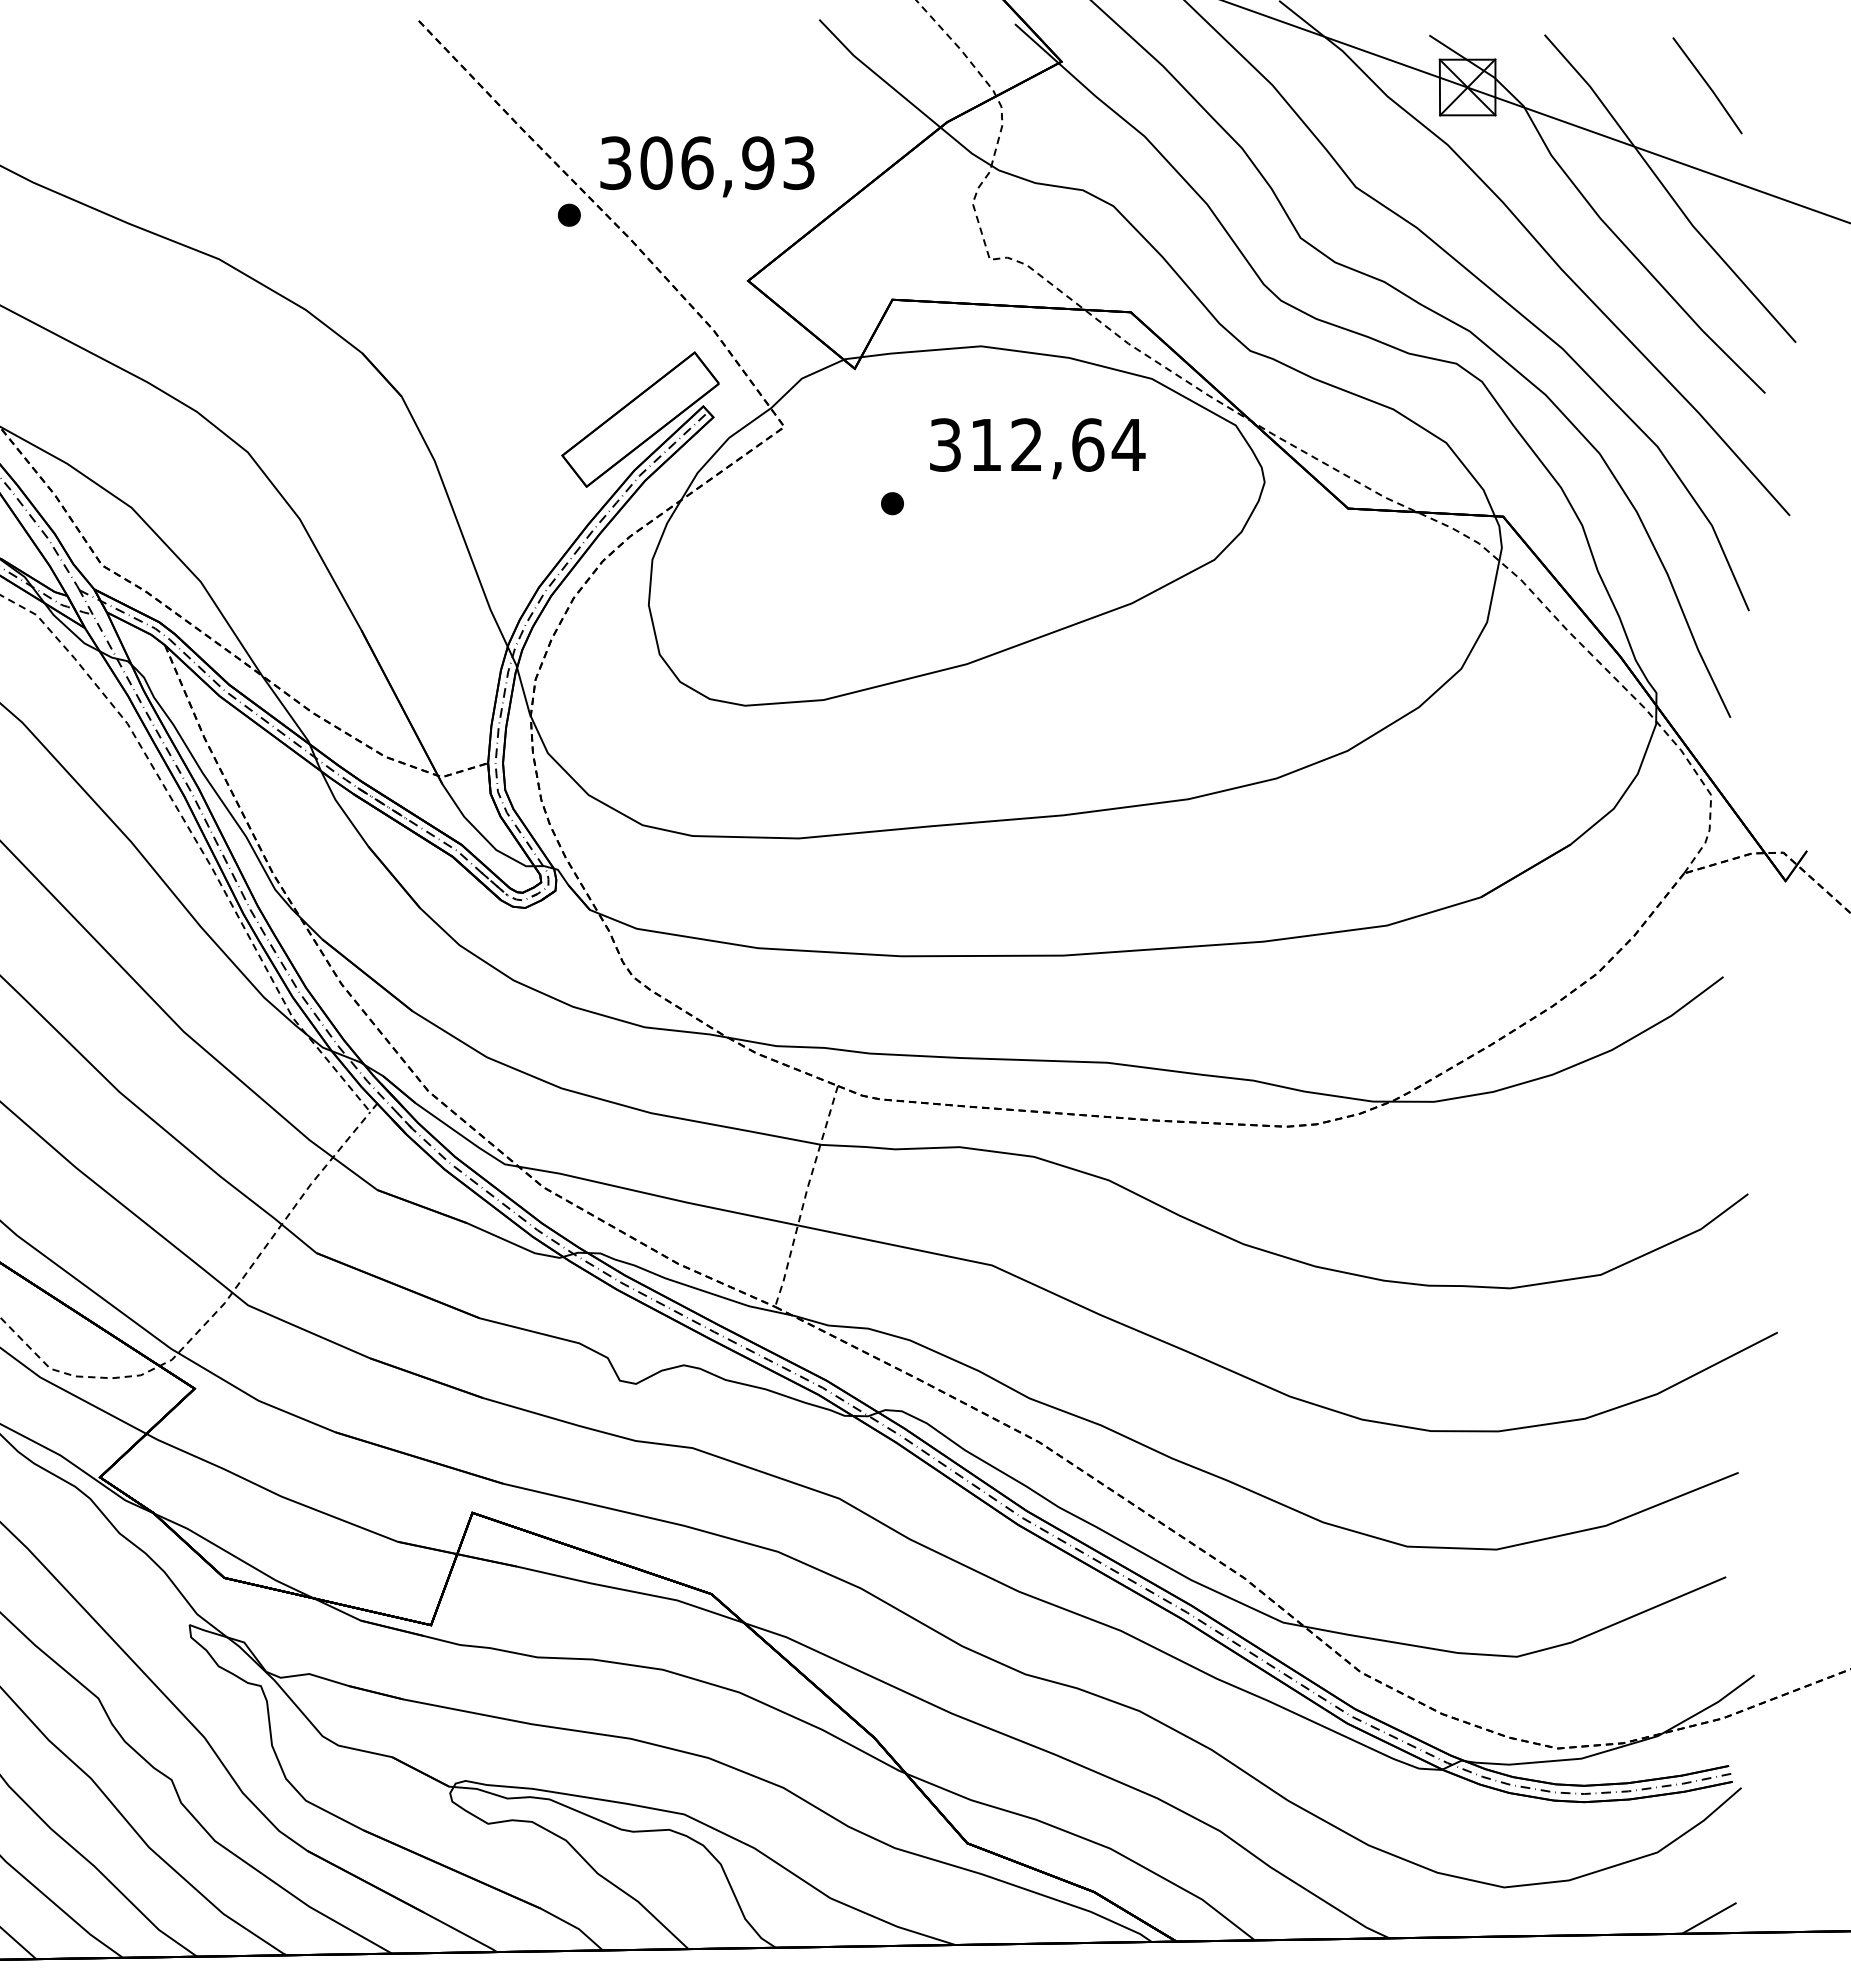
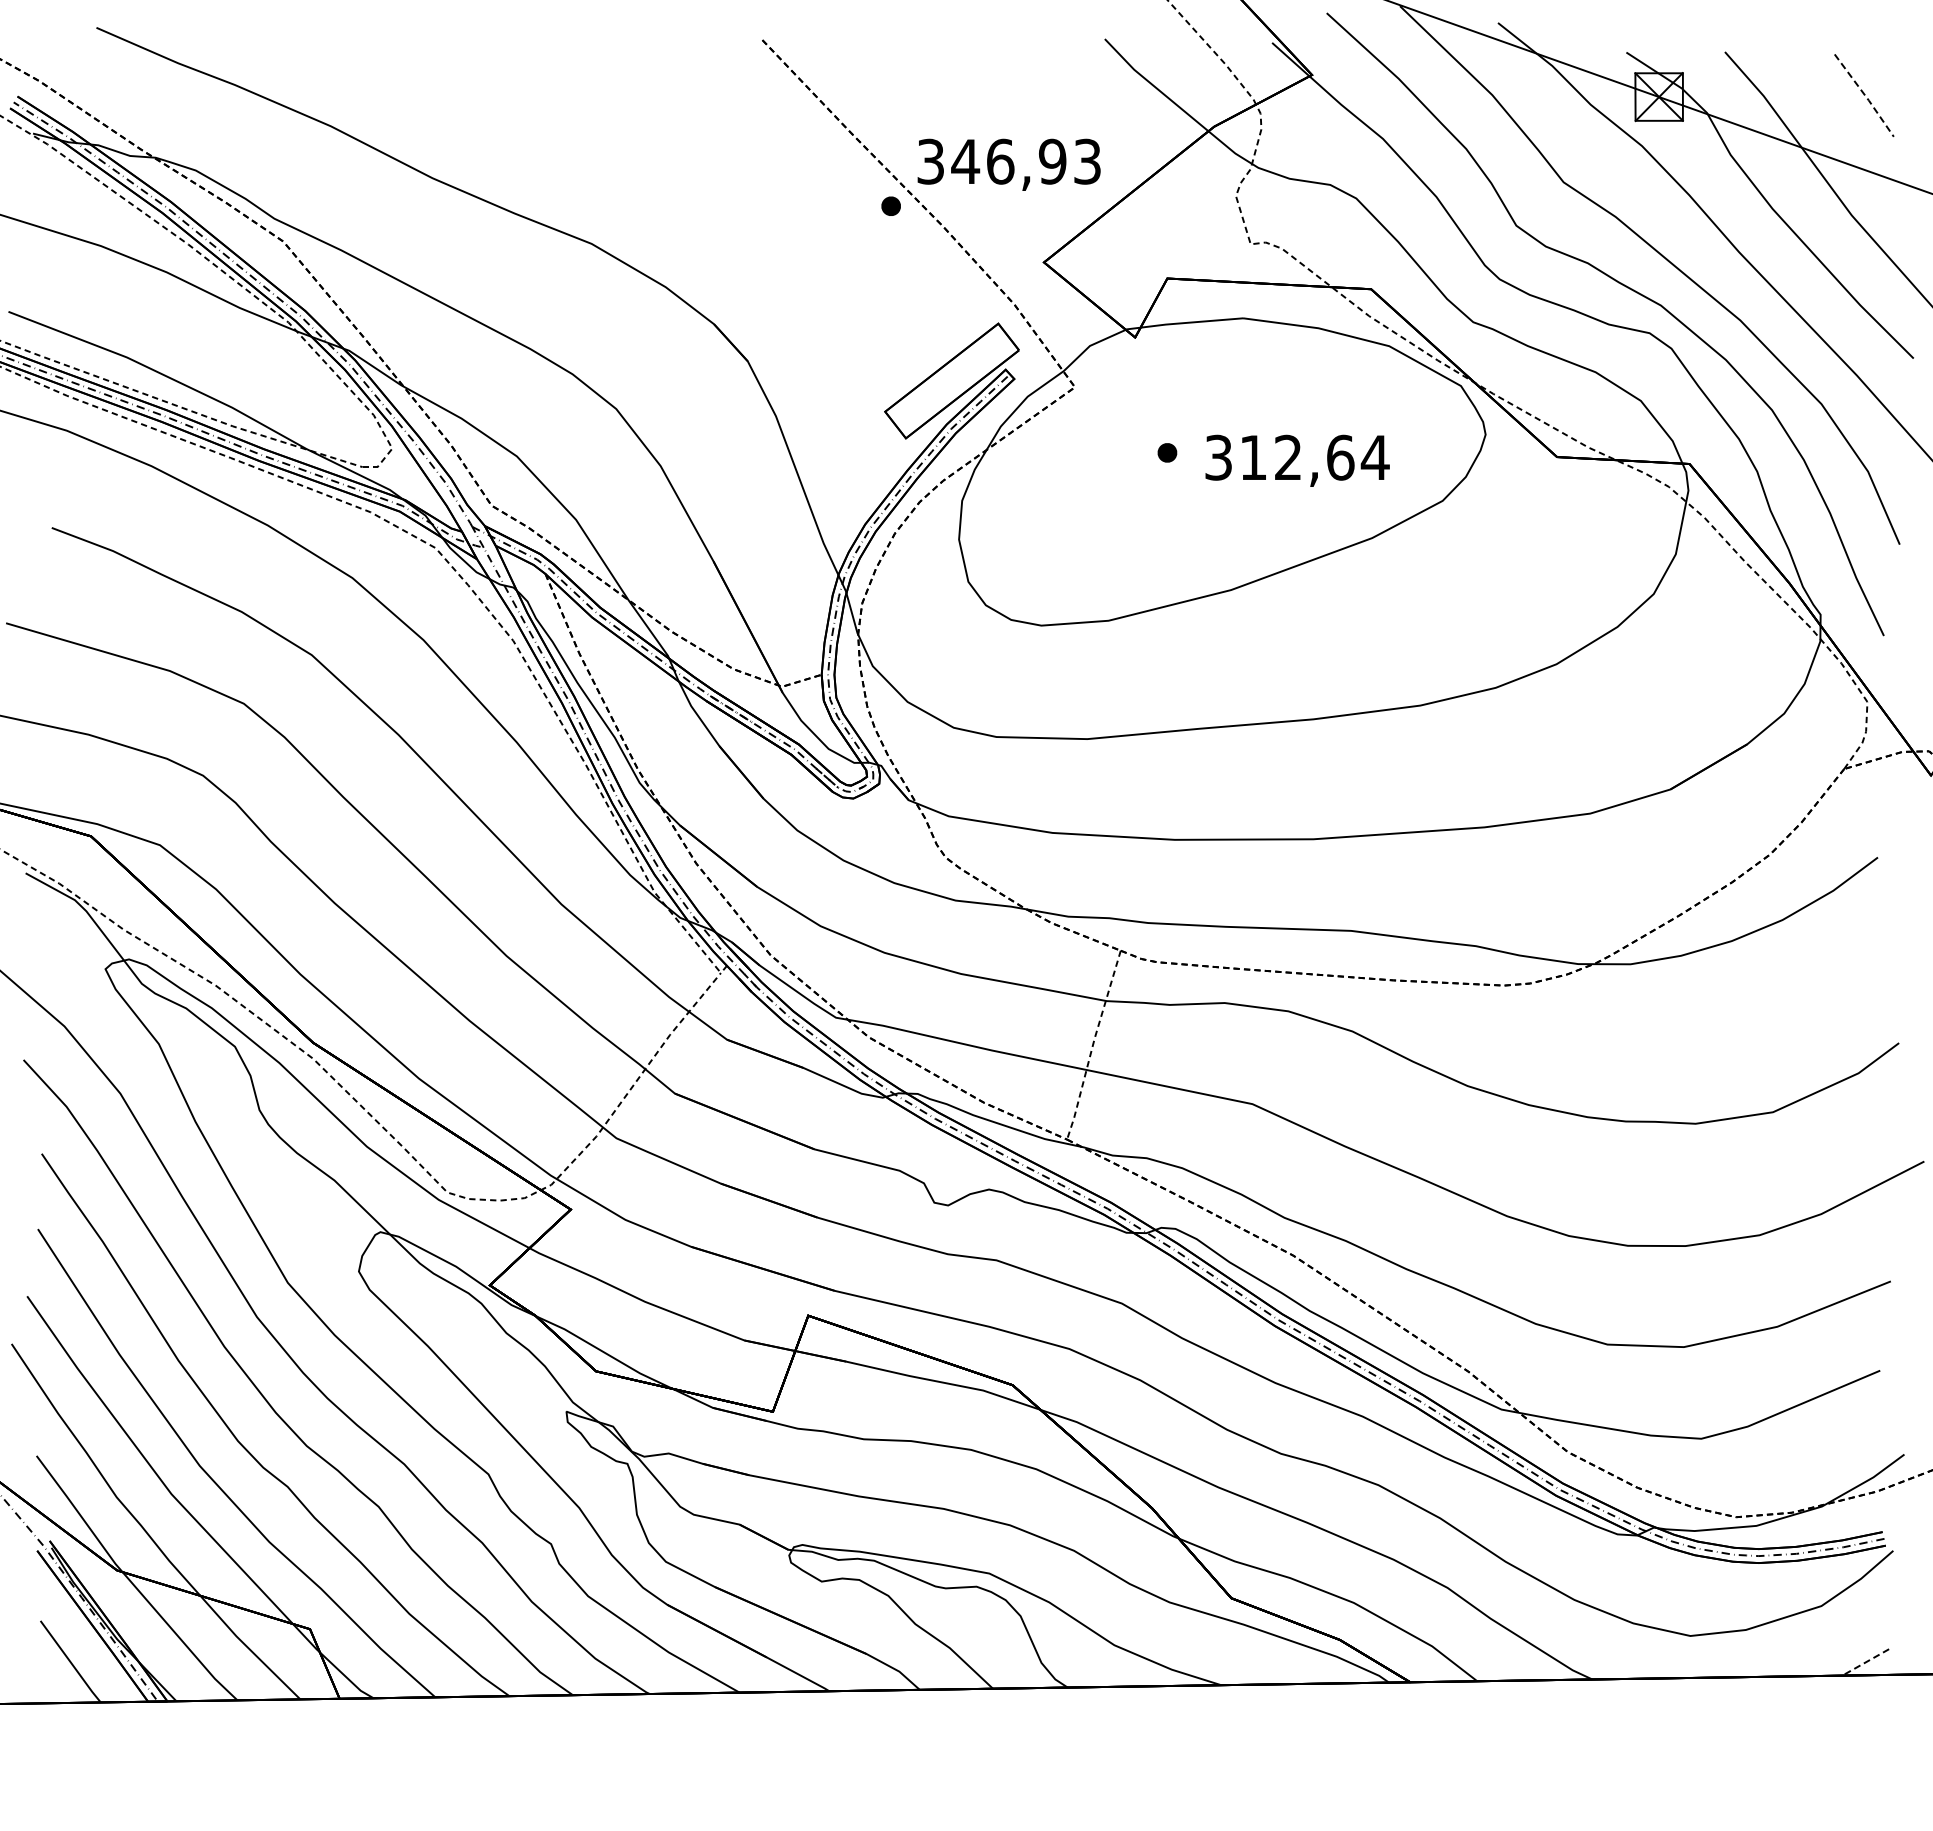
line: (1708, 85) -> (1865, 95), solid -> dashed
text: (656, 162) -> (965, 161), 306,93 -> 346,93
text: (1037, 448) -> (1297, 460), moved
line: (1708, 1918) -> (1865, 1662), solid -> dashed

